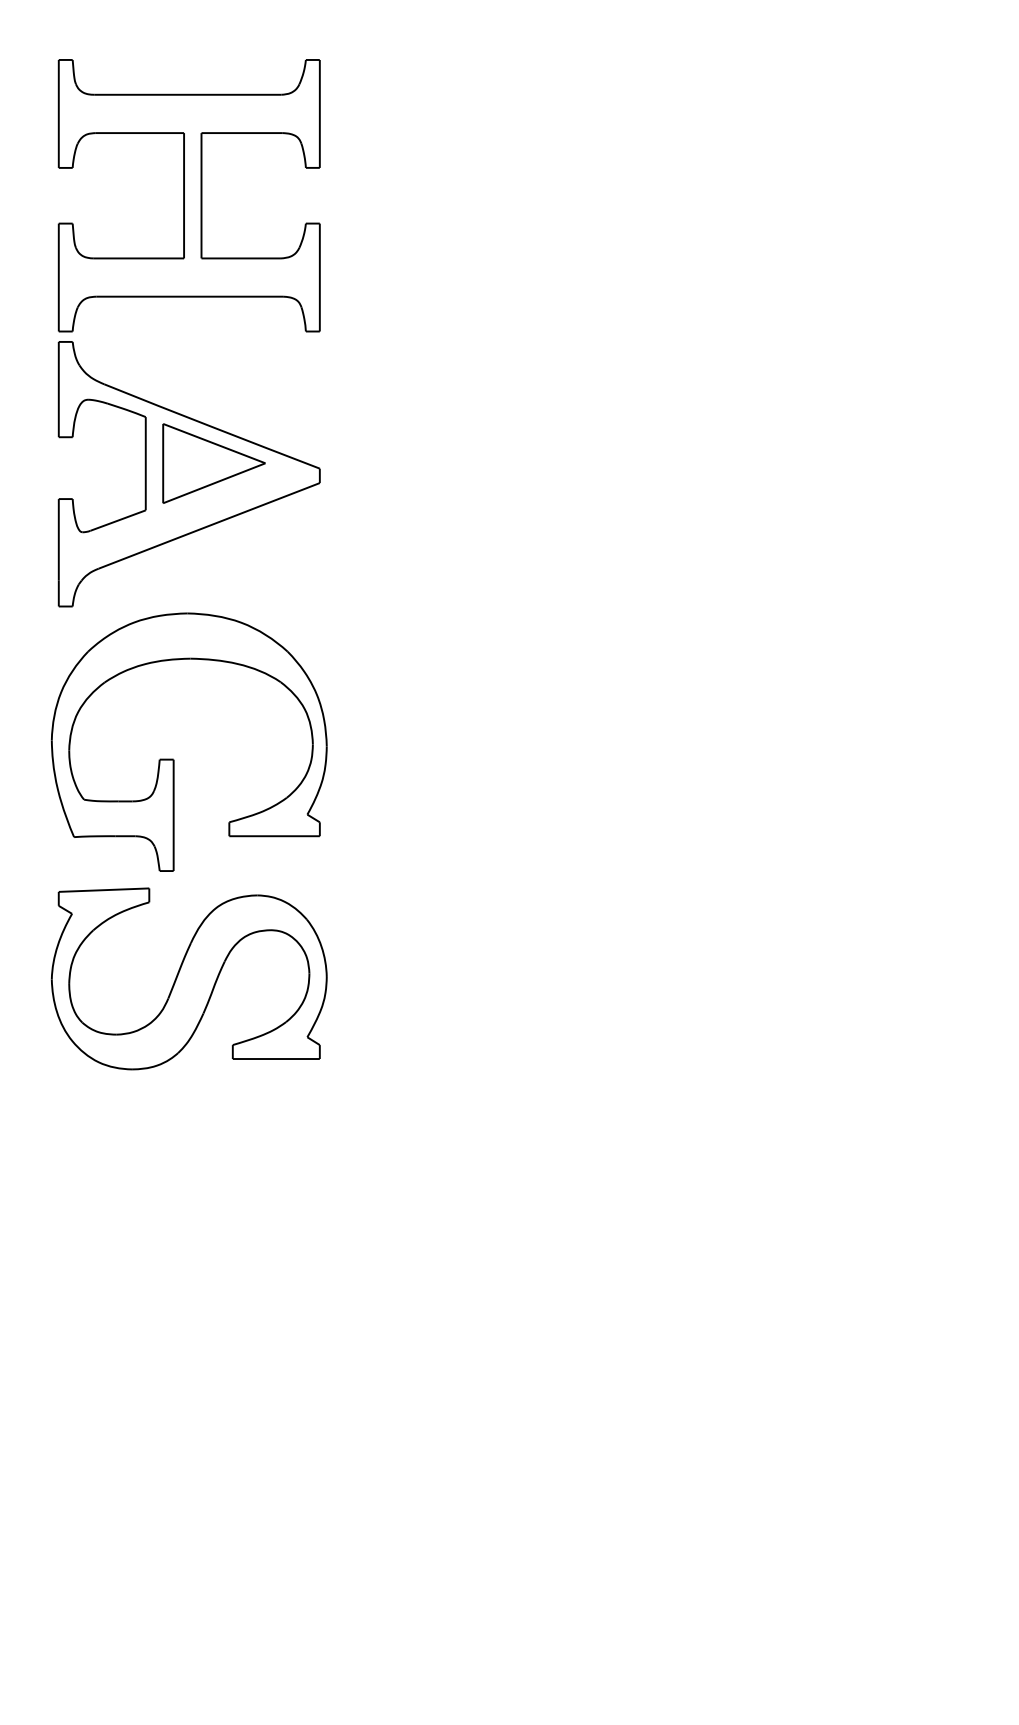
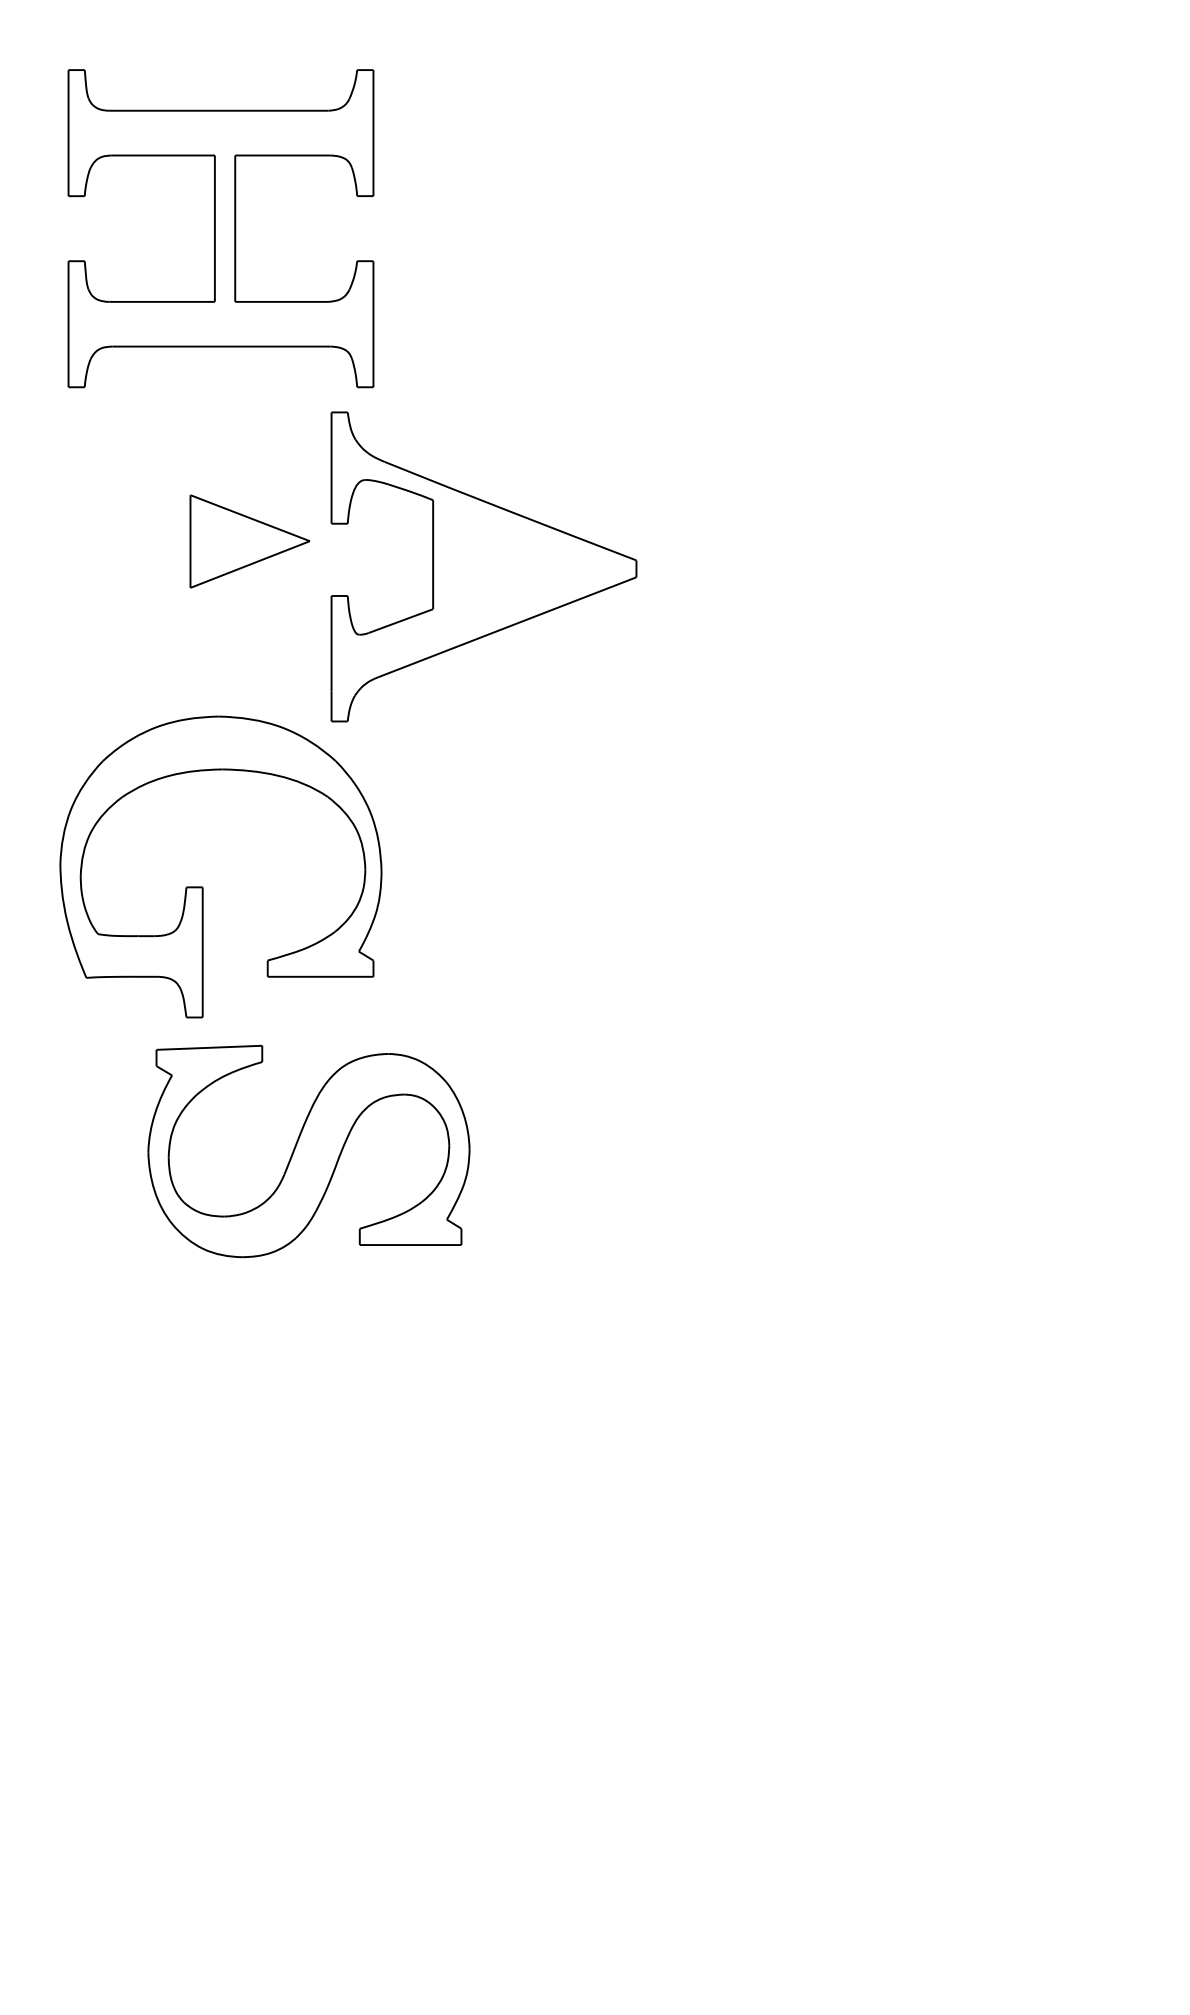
part: (188, 473) -> (483, 566), moved
part: (188, 978) -> (308, 1151), moved

